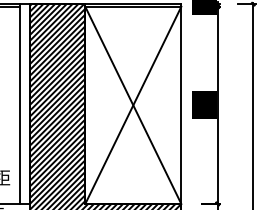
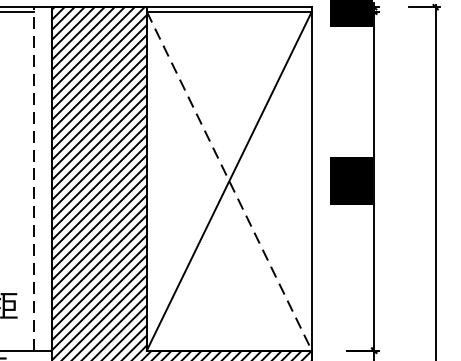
line: (19, 104) -> (33, 179), solid -> dashed
line: (133, 105) -> (229, 181), solid -> dashed

